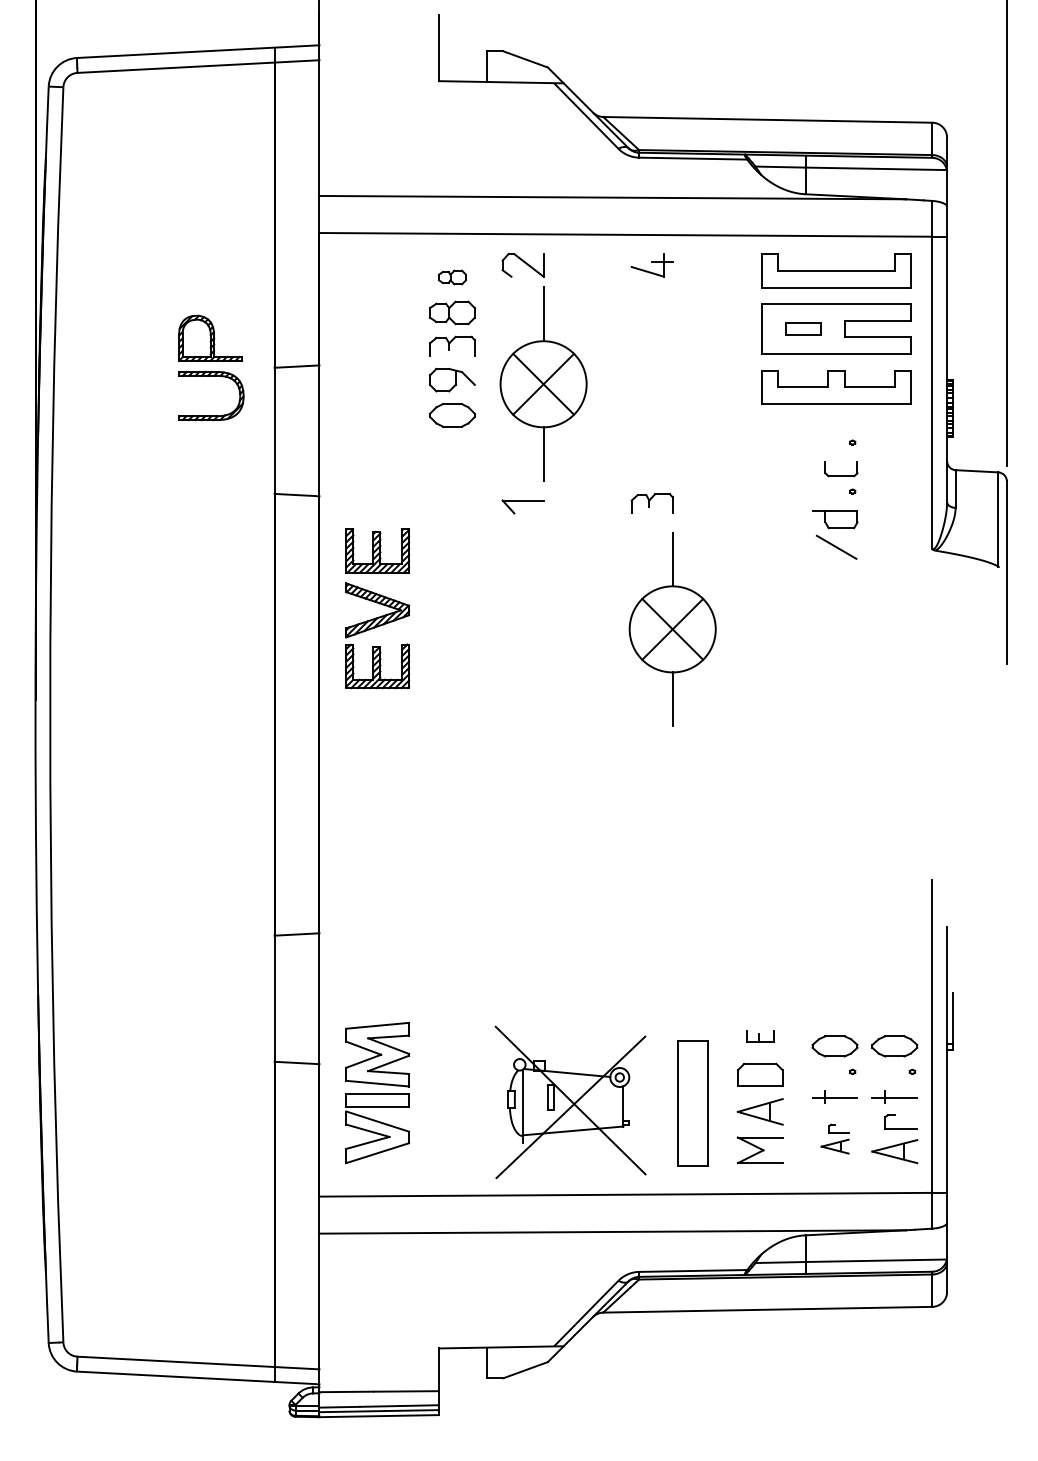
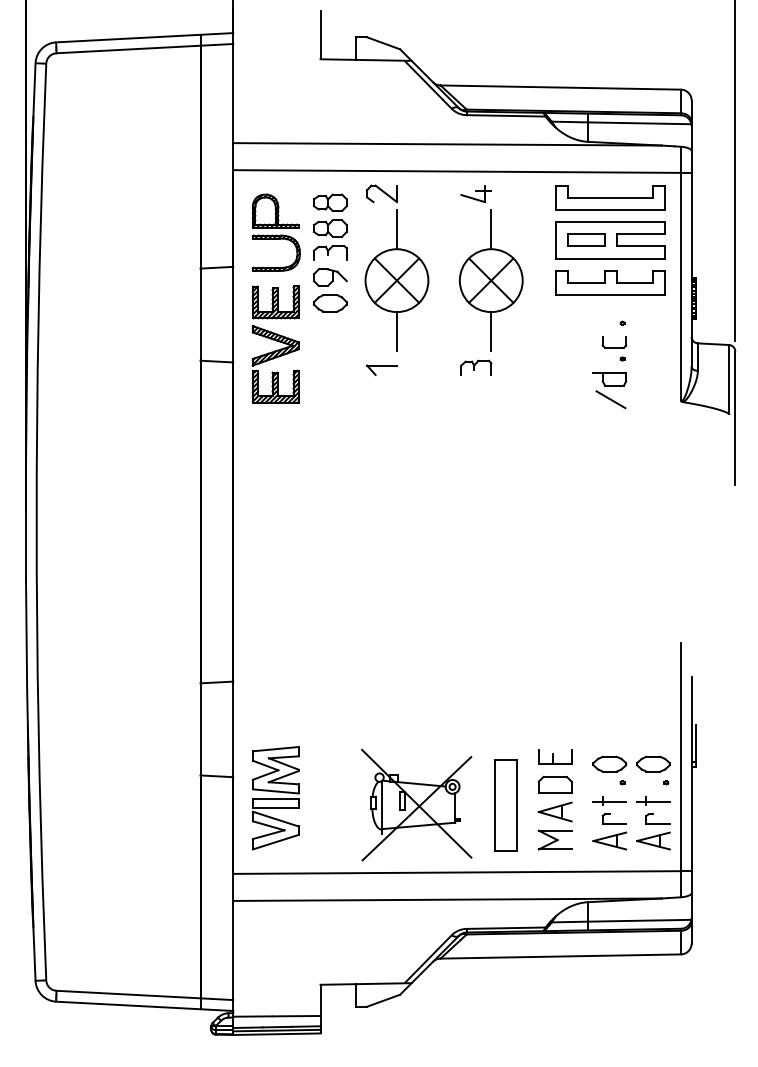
part: (452, 277) -> (330, 202), size x1.67
part: (803, 327) -> (586, 239), size x1.43
part: (210, 367) -> (275, 232), moved
part: (377, 608) -> (275, 344), moved
part: (673, 629) -> (491, 280), moved
part: (760, 1035) -> (555, 756), size x1.67
part: (834, 1138) -> (609, 831), size x1.67

